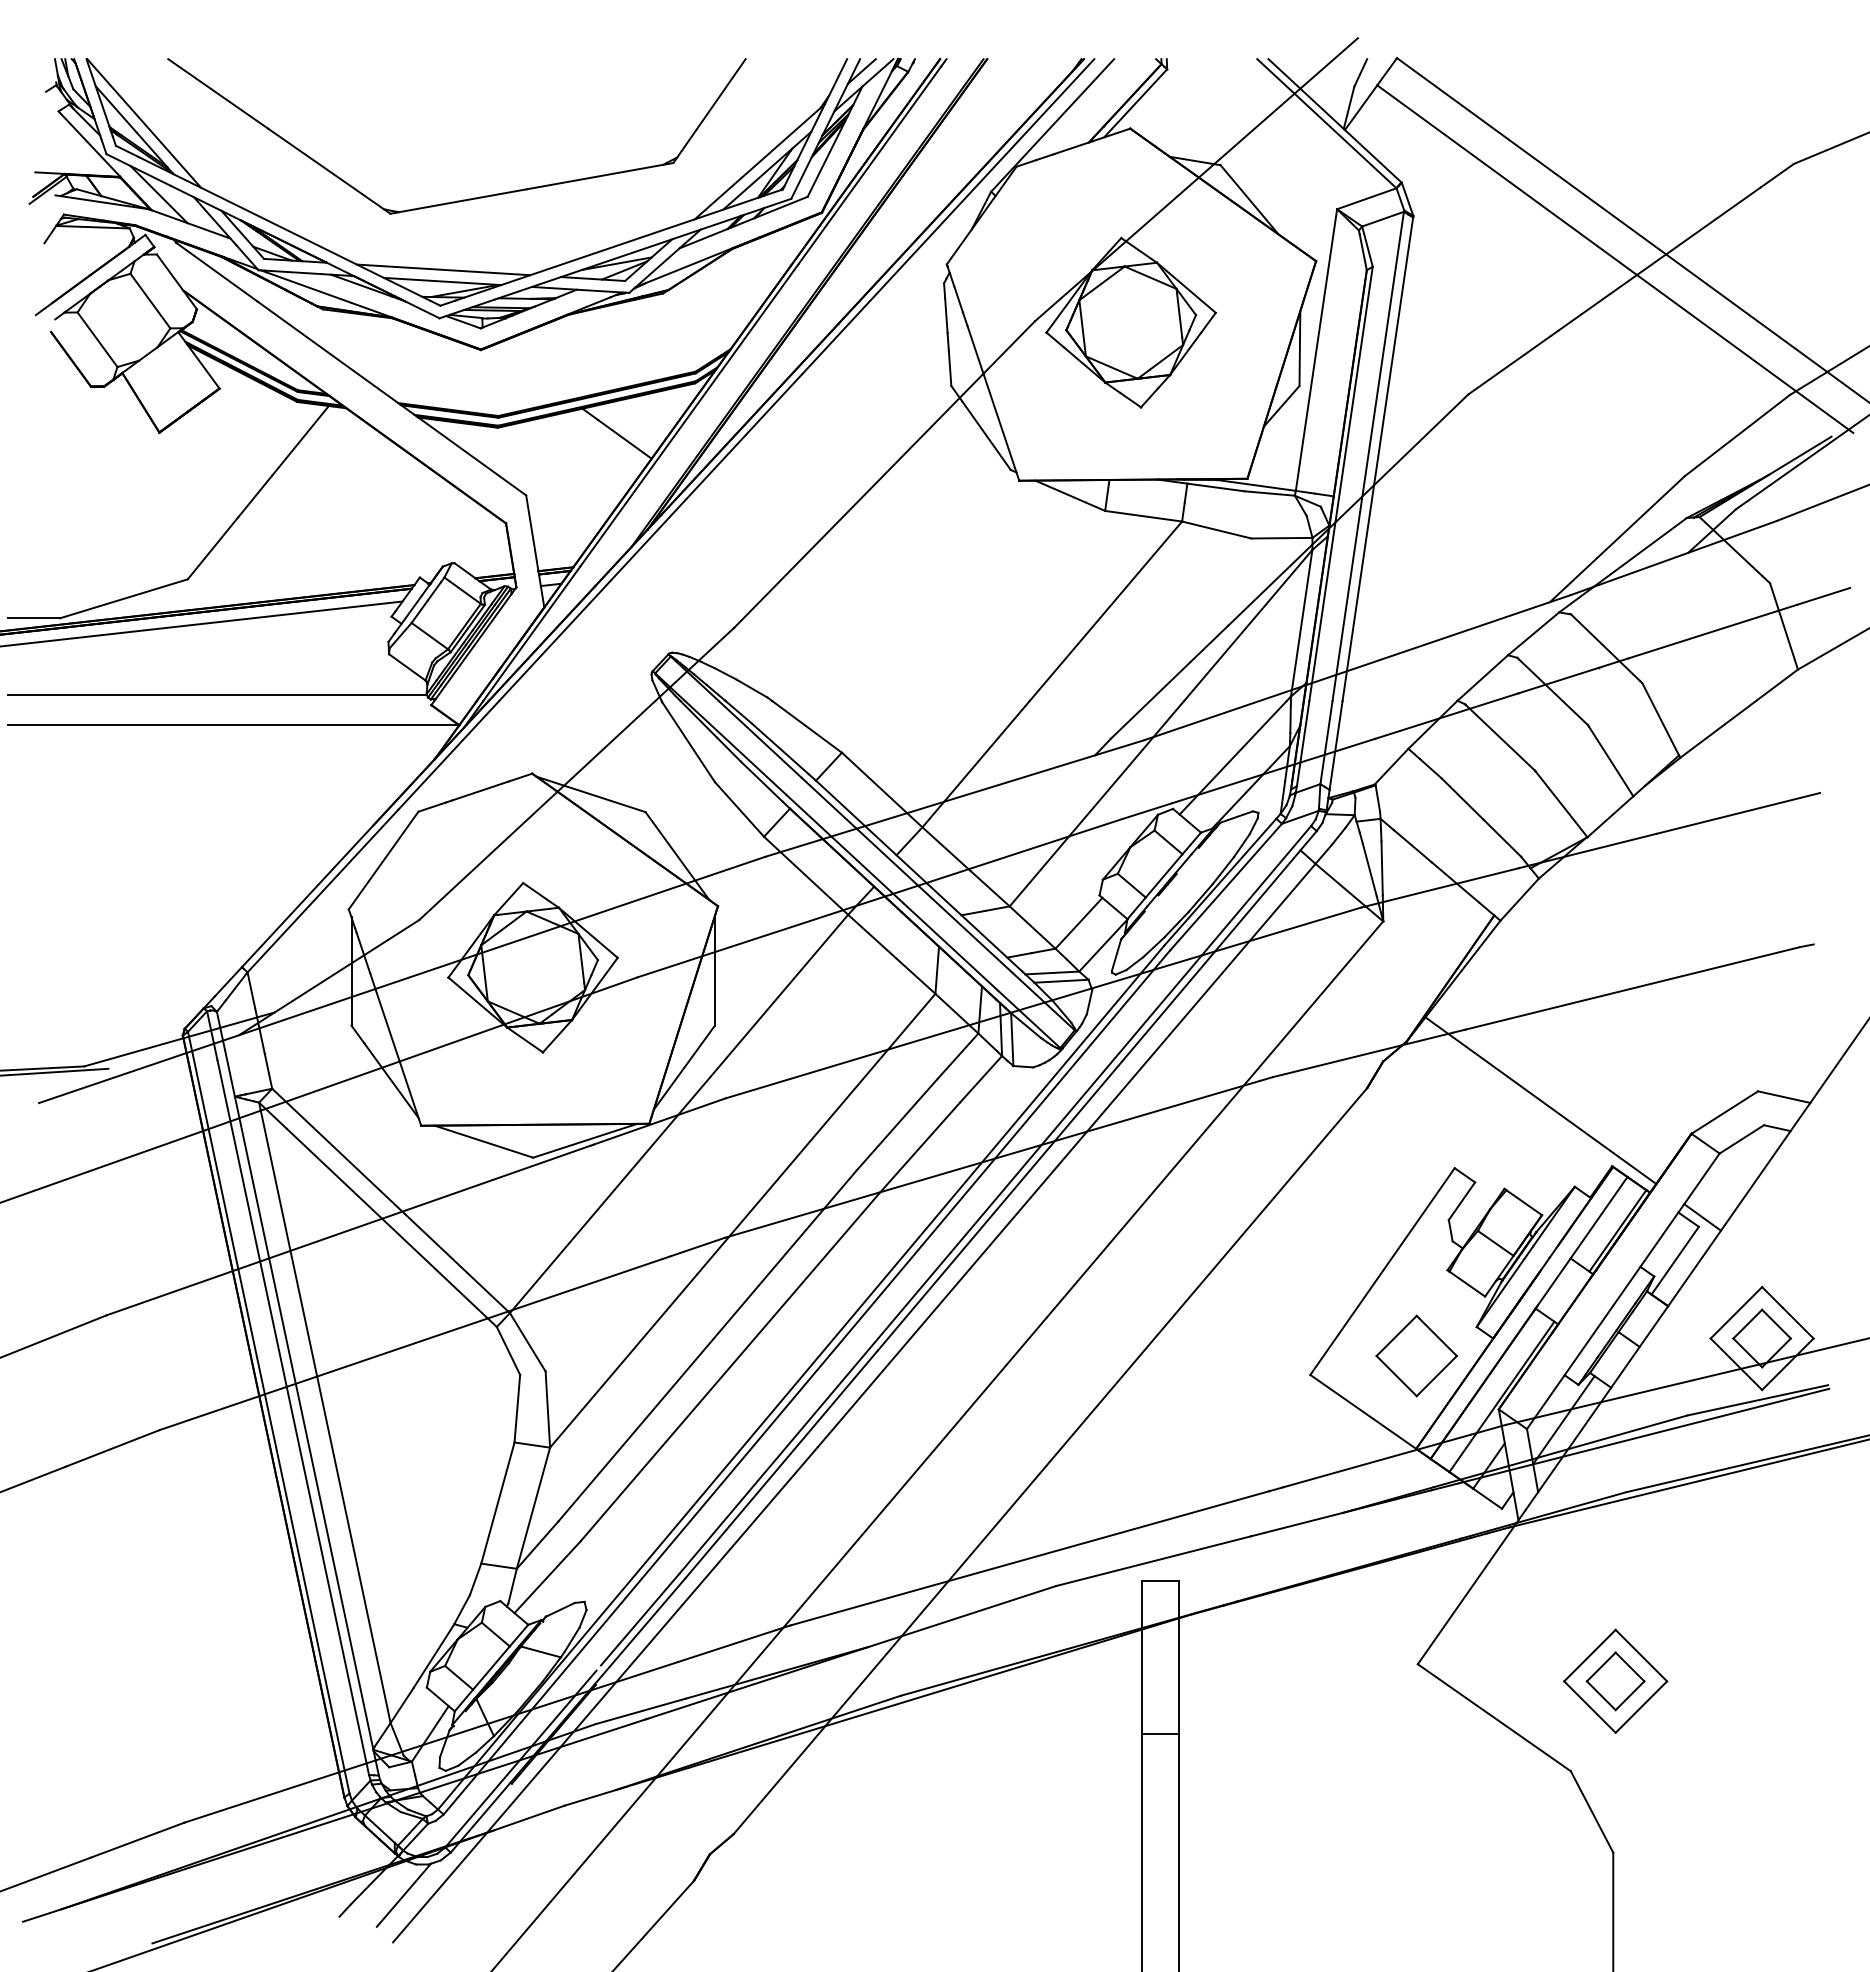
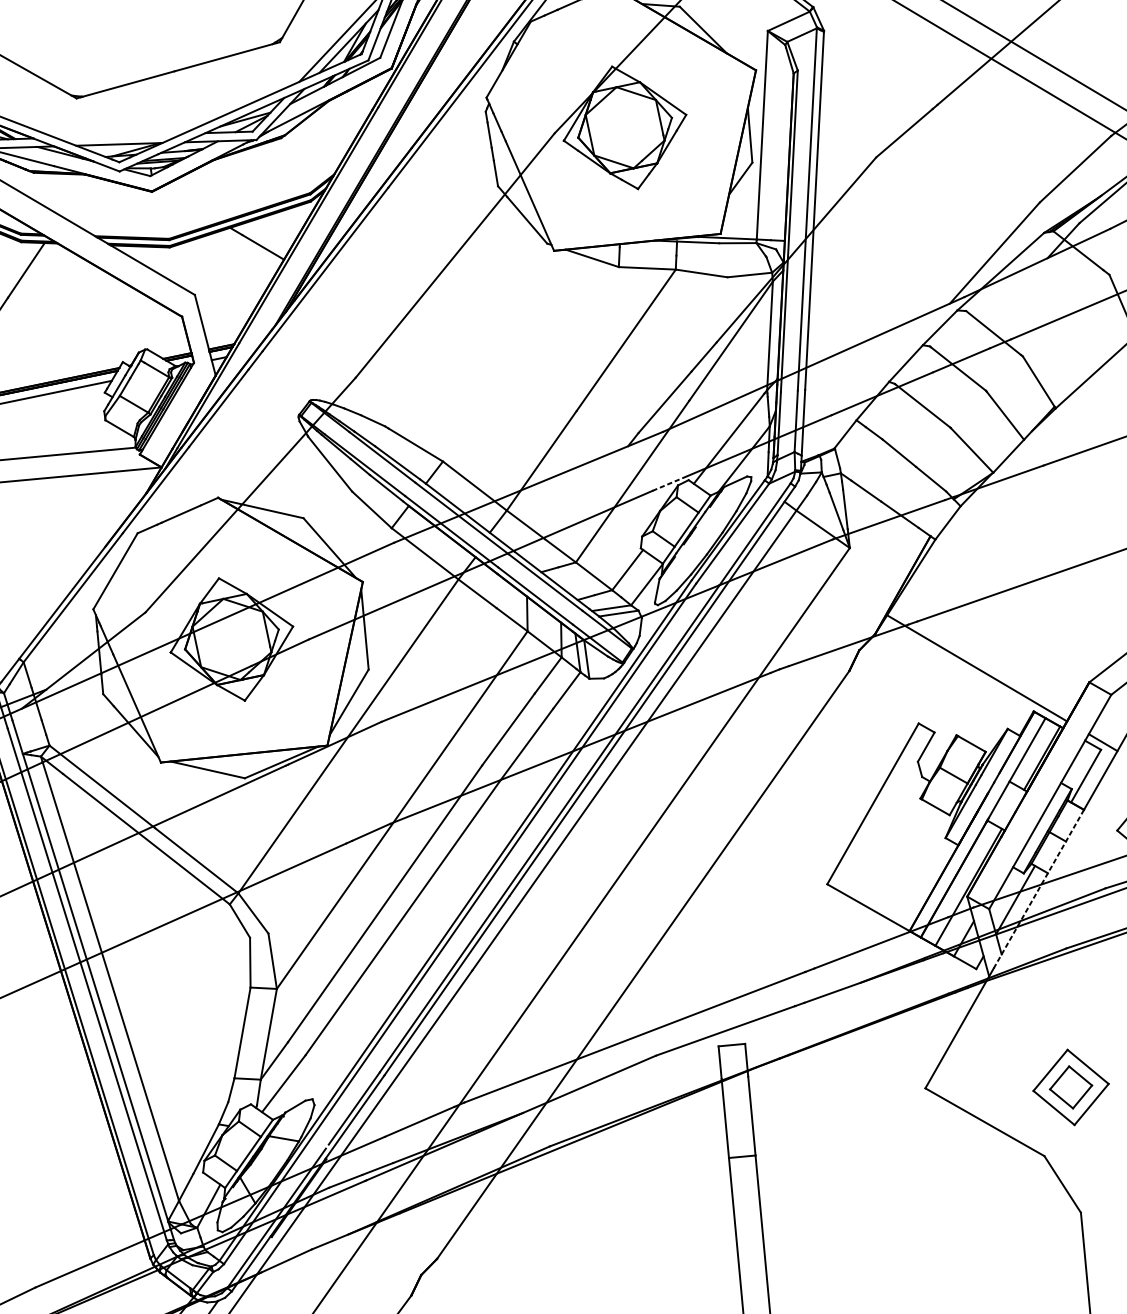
line: (443, 269) -> (119, 135), removed
line: (1147, 811) -> (670, 483), solid -> dashed
part: (1416, 1355) -> (903, 862), removed
line: (1596, 1408) -> (1038, 889), solid -> dashed

